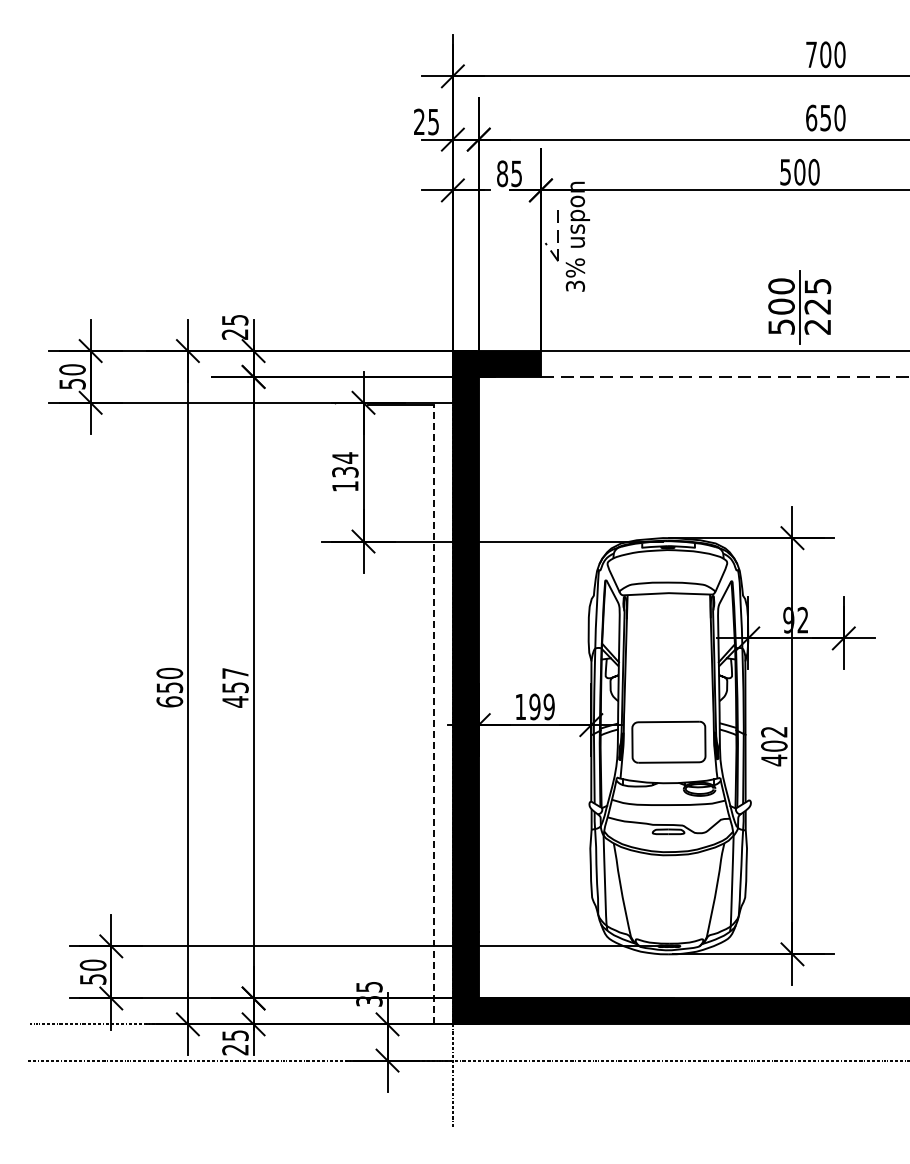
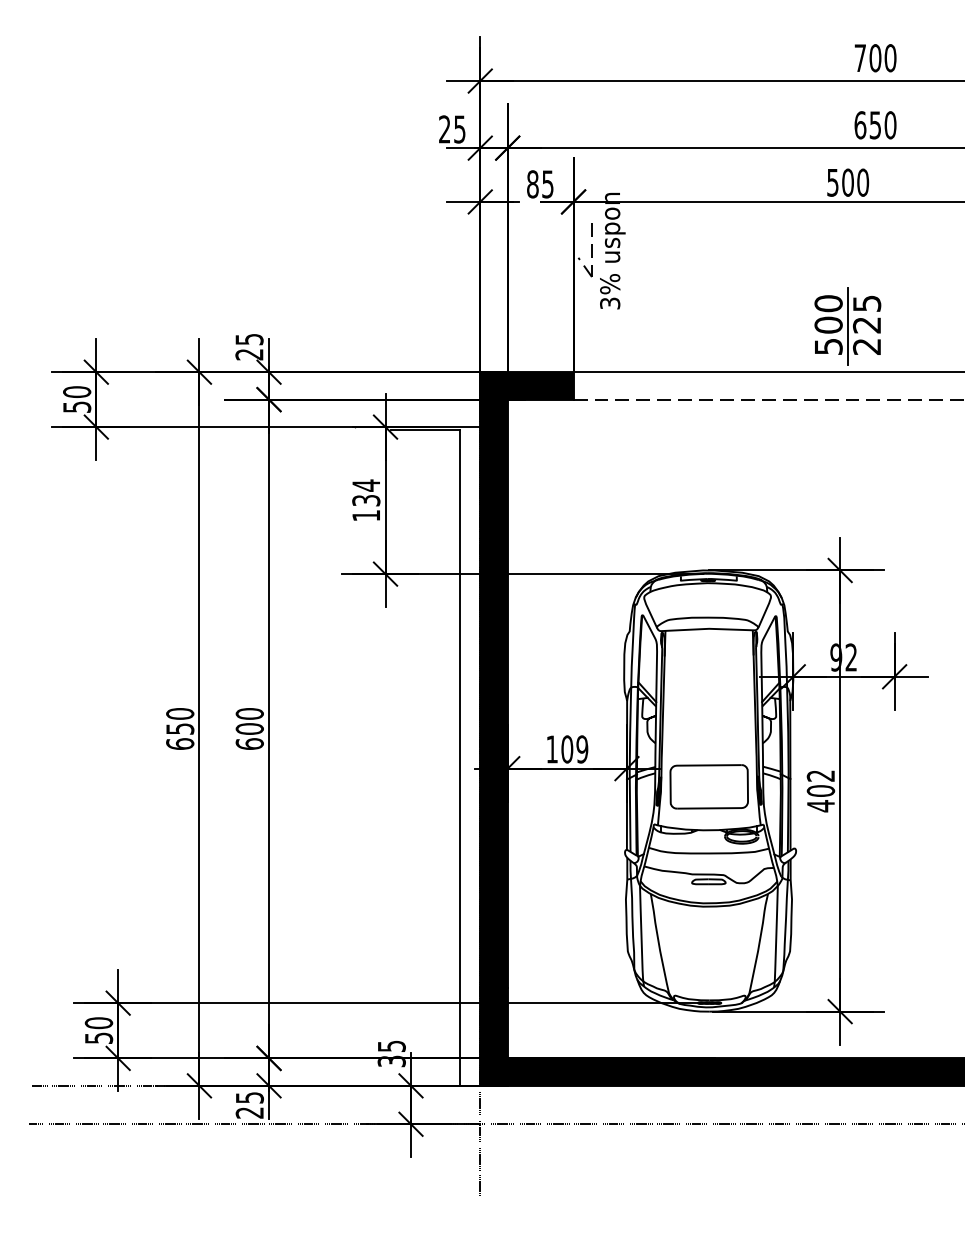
text: (235, 687) -> (249, 728), 457 -> 600
text: (534, 706) -> (566, 748), 199 -> 109
line: (433, 714) -> (459, 757), dashed -> solid

